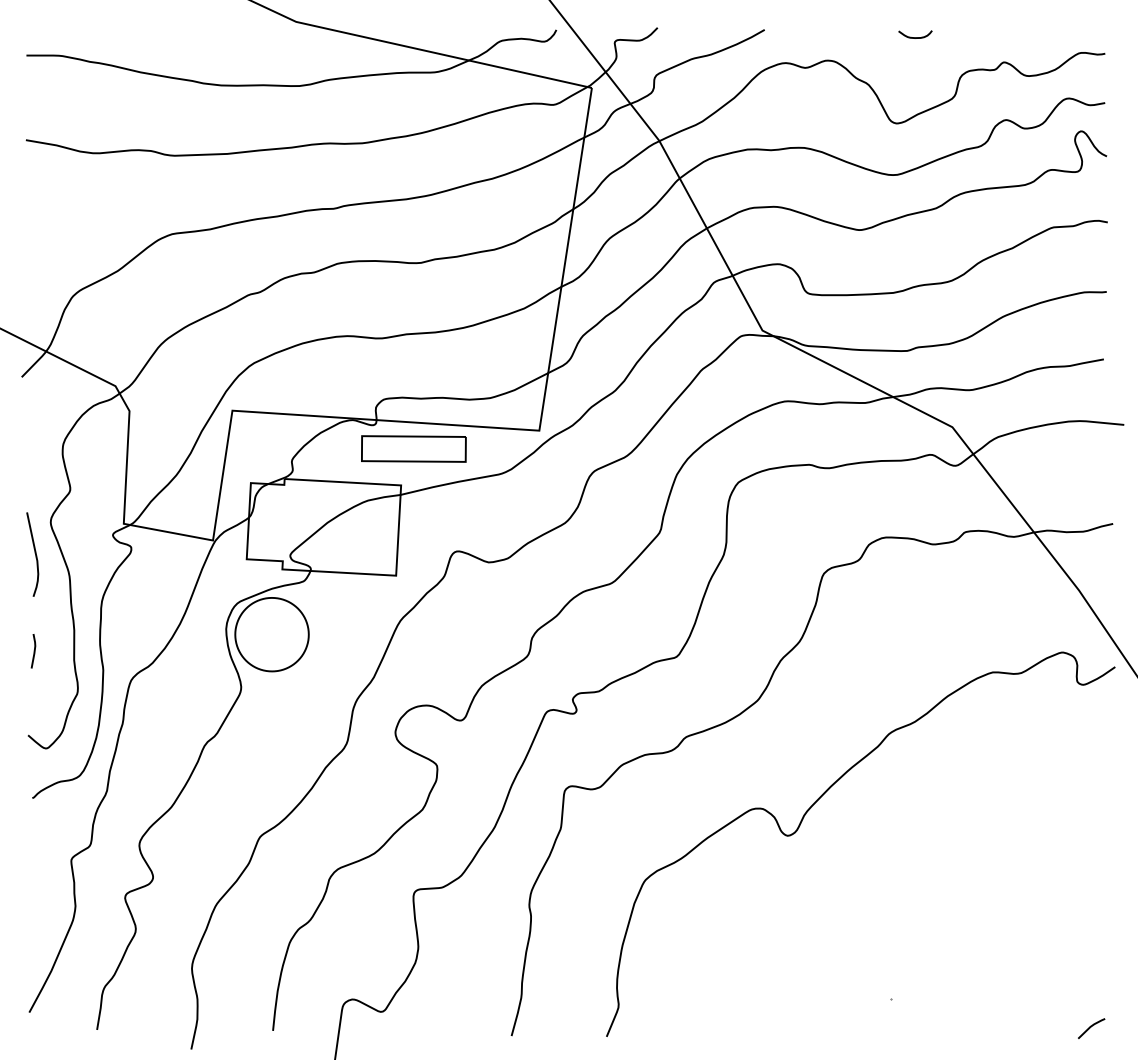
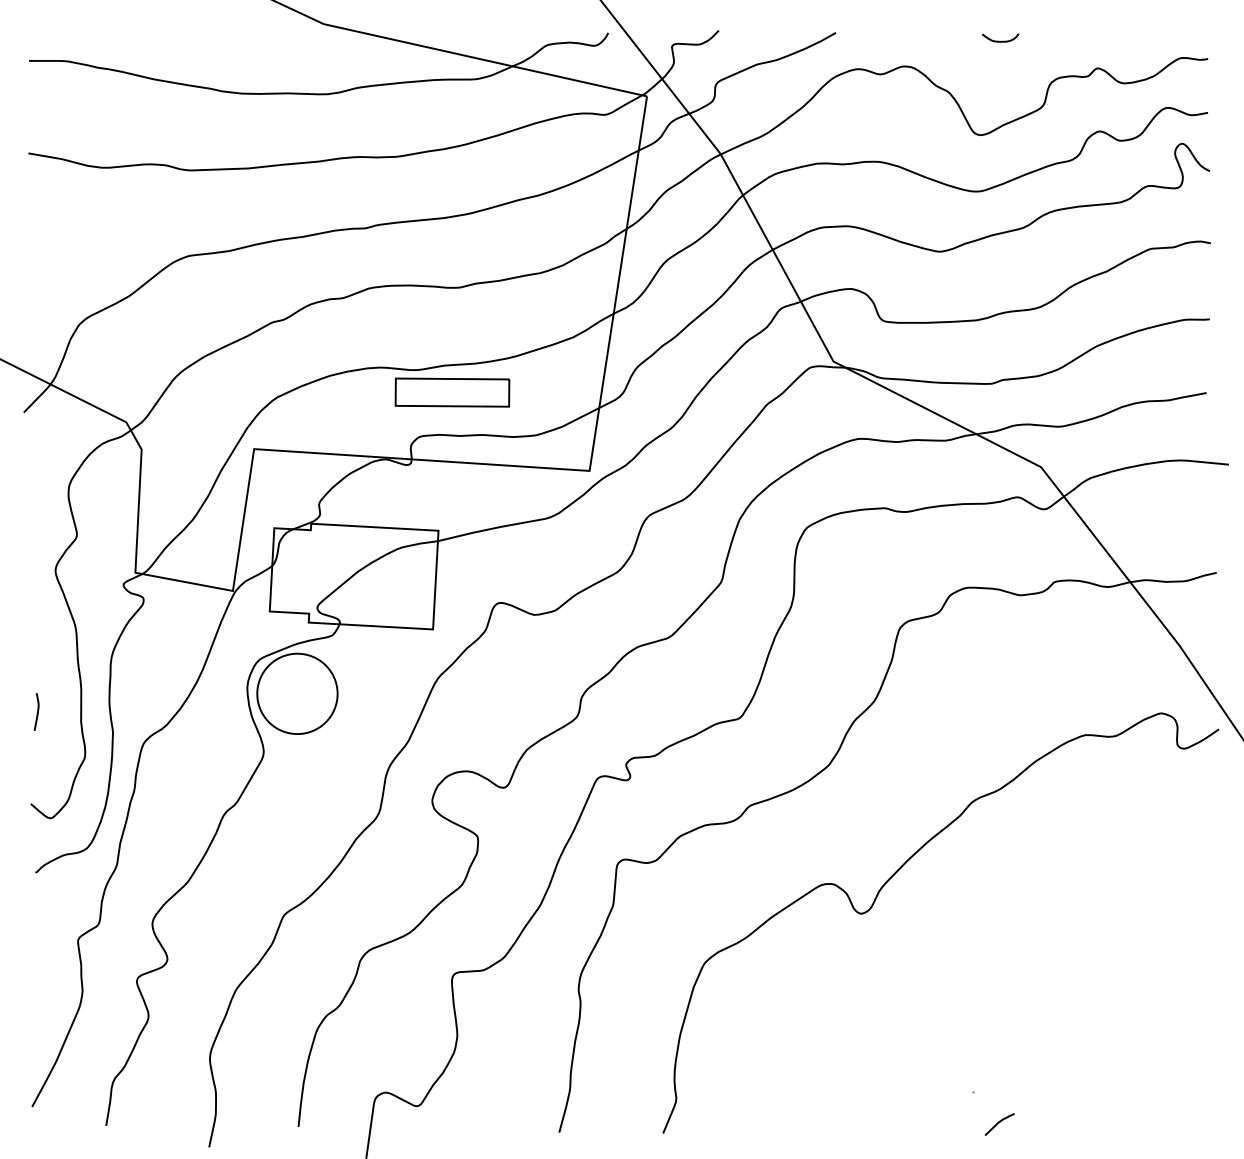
part: (413, 448) -> (452, 392), moved
curve: (34, 553) -> (37, 605), removed
line: (1091, 1027) -> (999, 1123), moved

